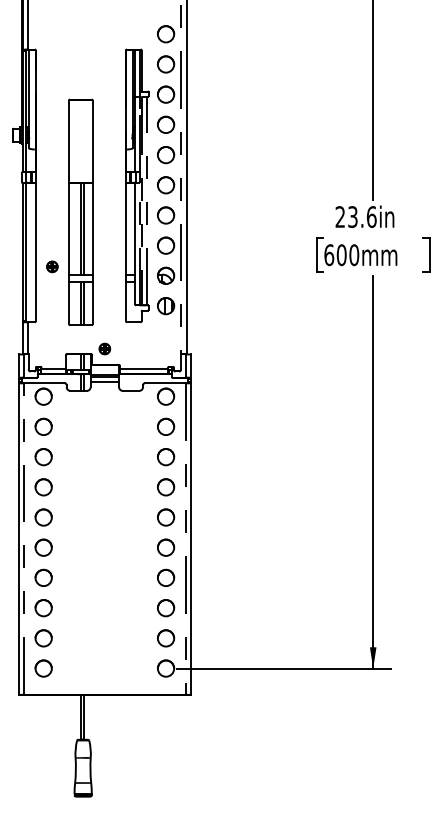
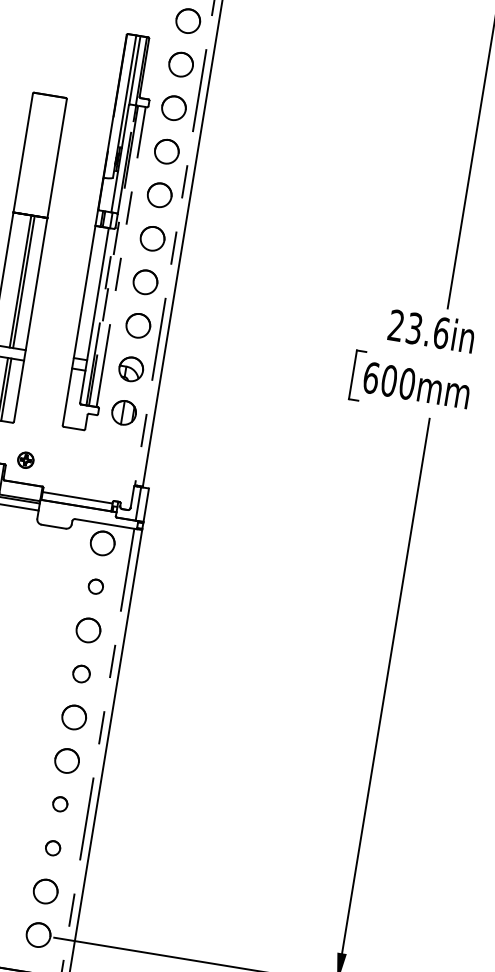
circle: (166, 426) -> (96, 586), size x0.6
circle: (166, 487) -> (81, 674), size x0.7
circle: (166, 577) -> (60, 803), size x0.6
circle: (166, 608) -> (53, 848), size x0.6

